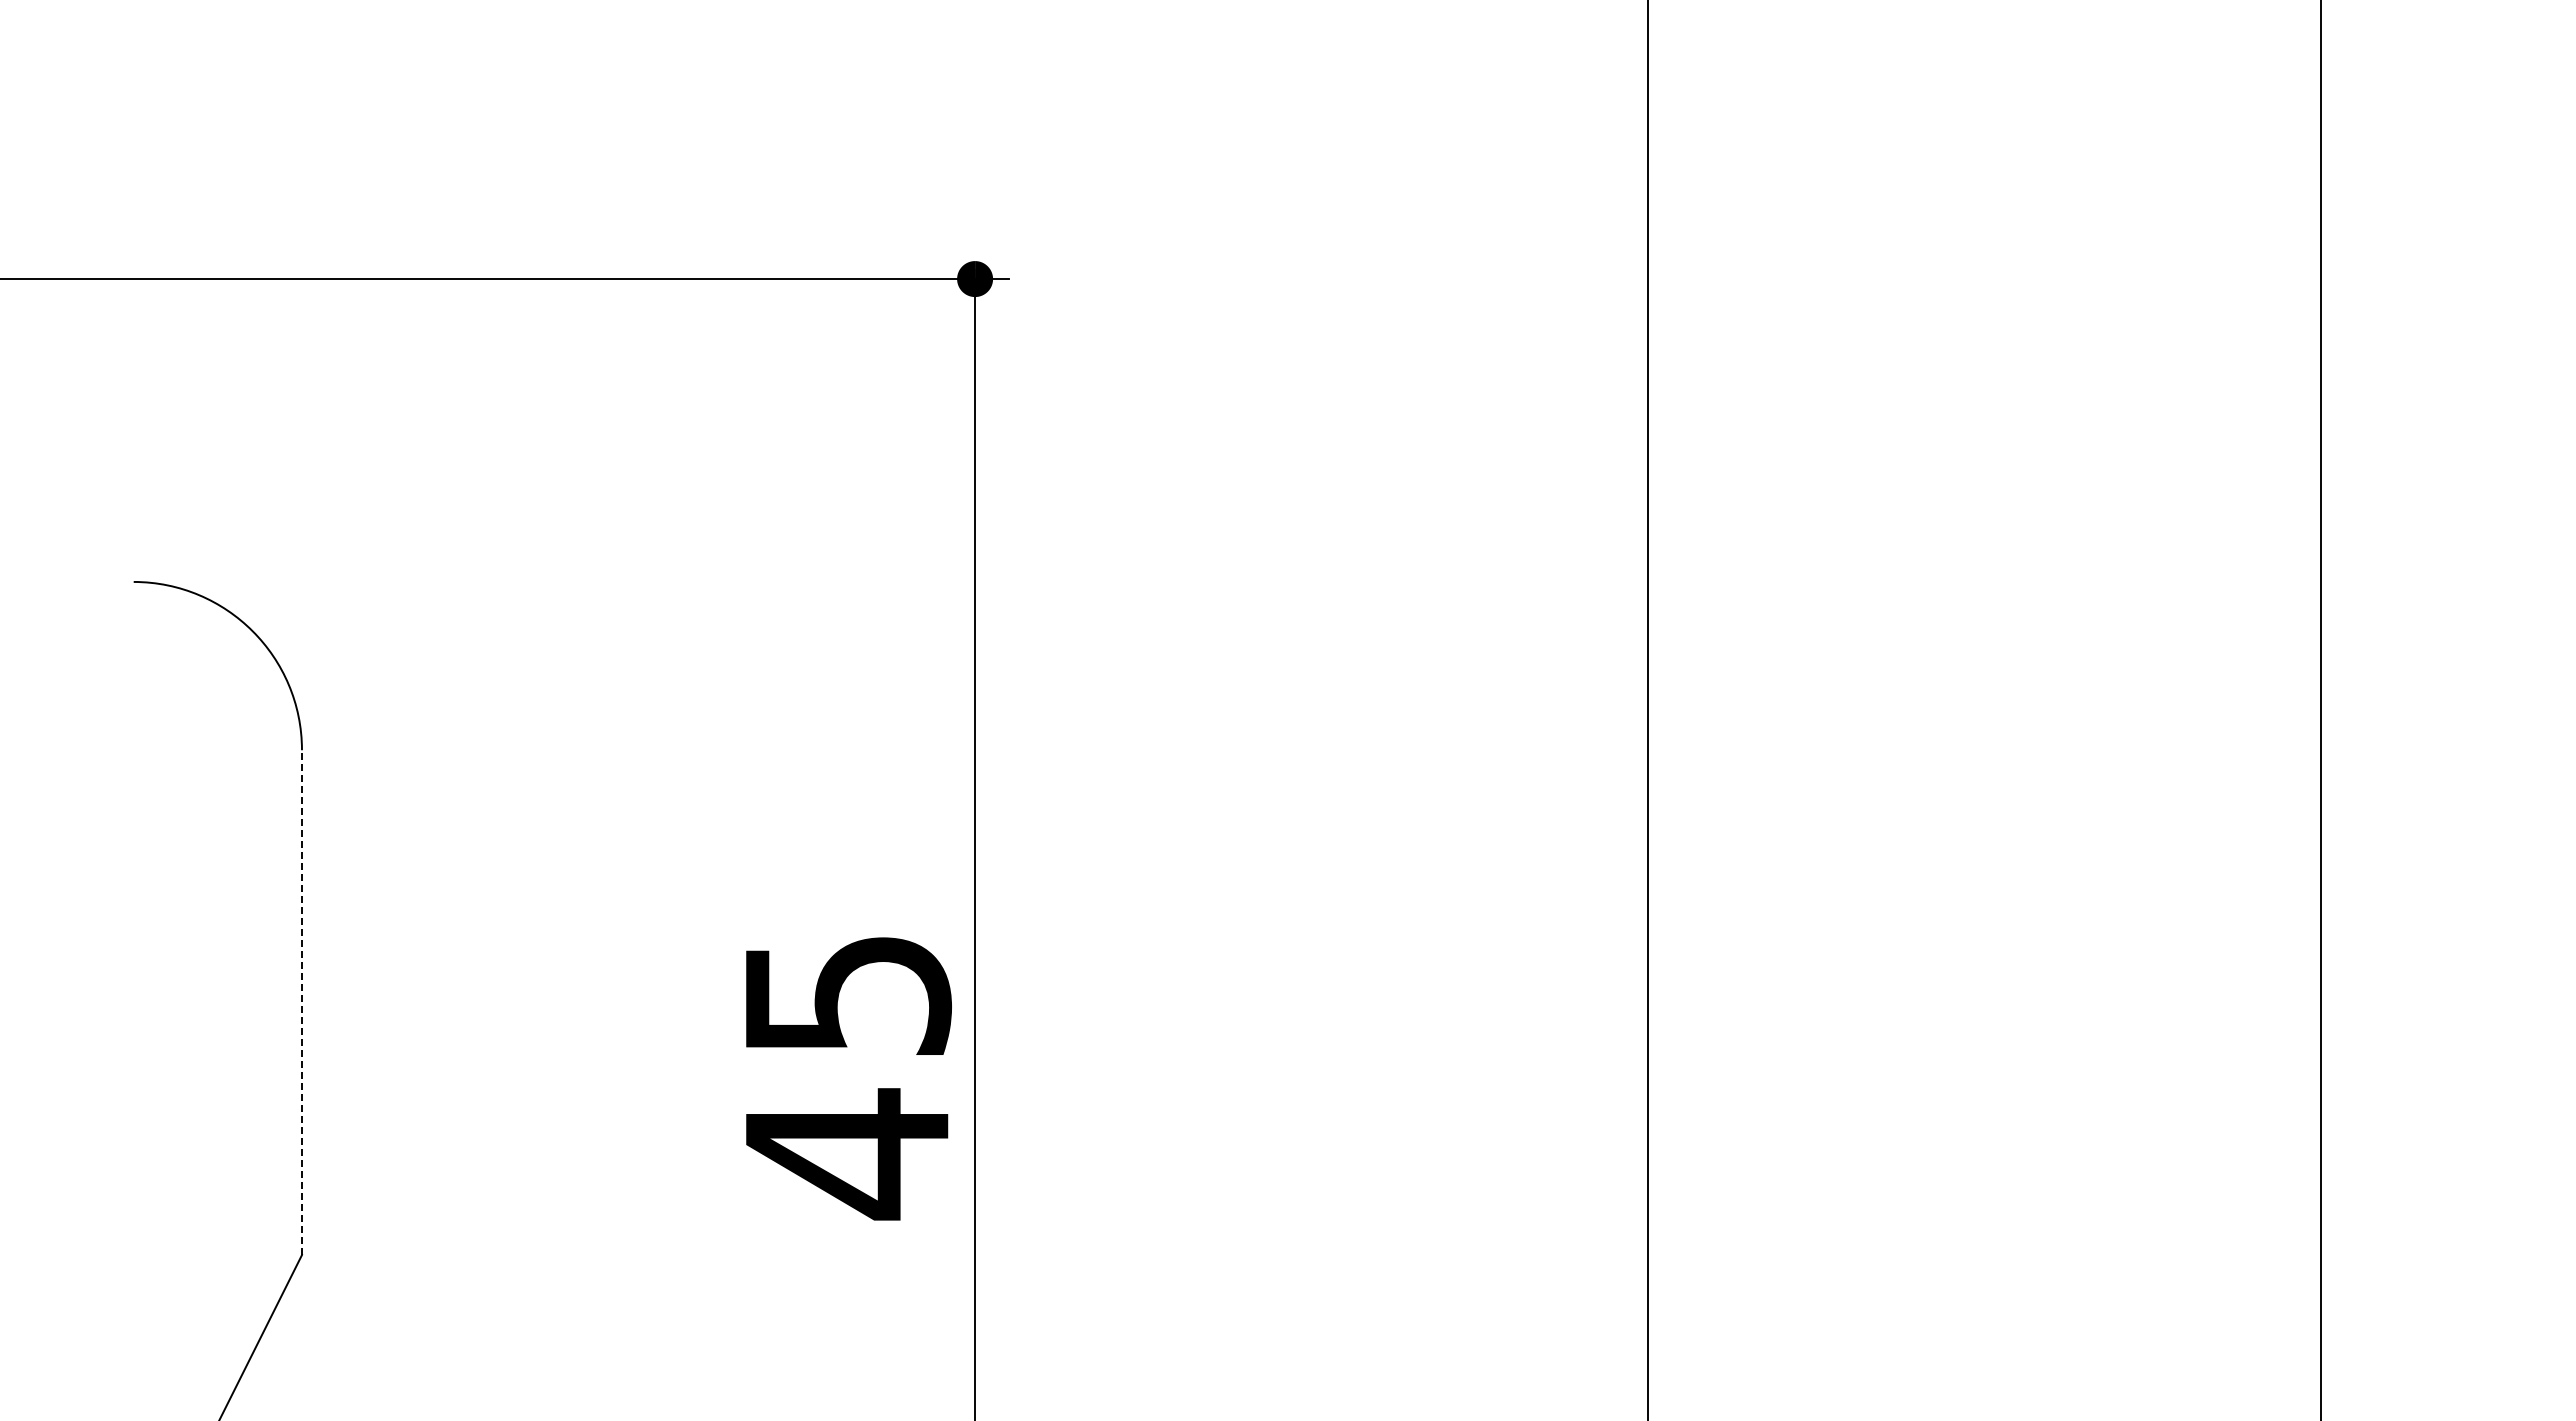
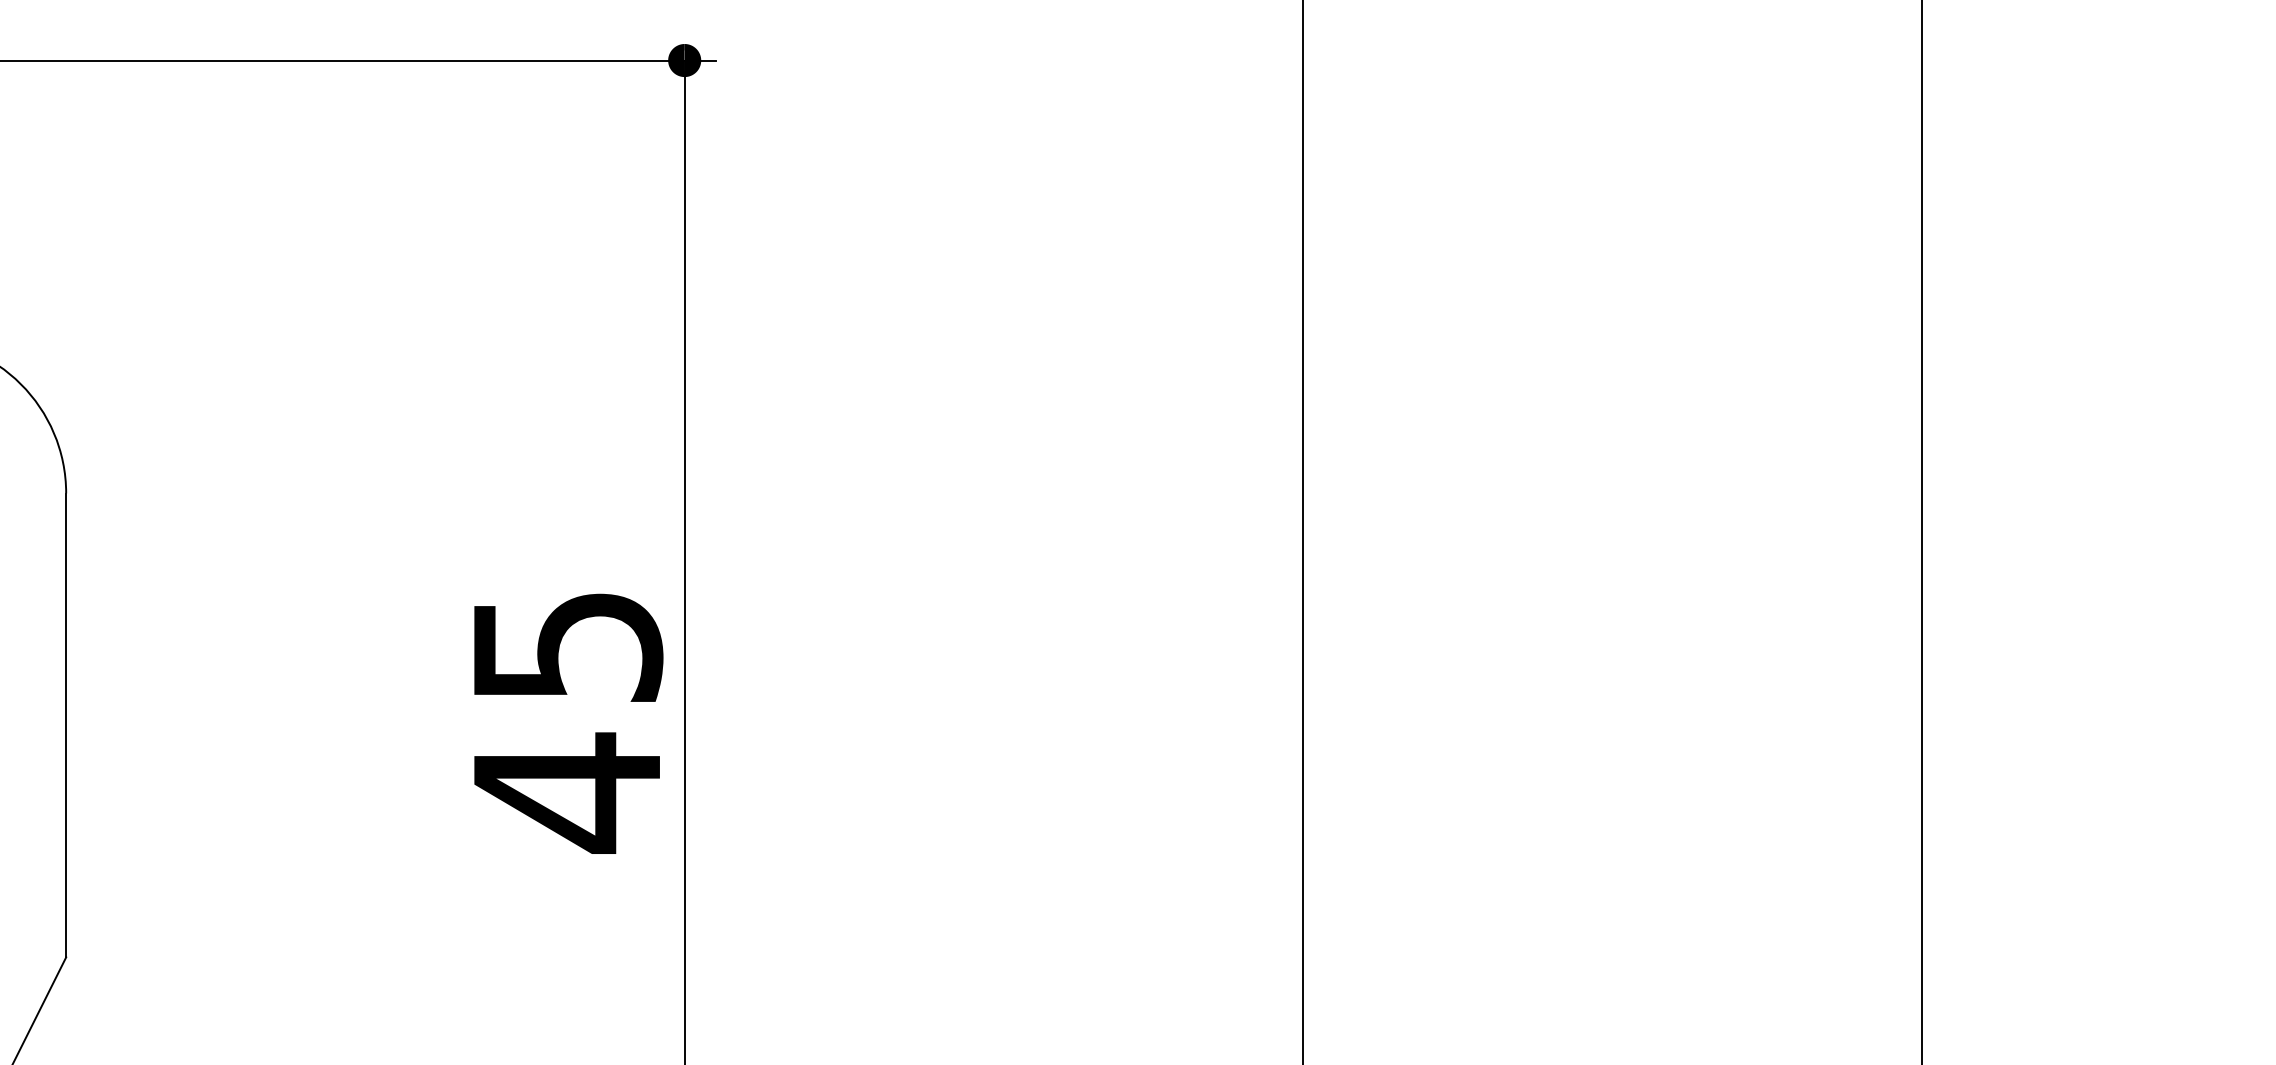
line: (301, 1002) -> (65, 725), dashed -> solid
text: (848, 1078) -> (568, 723), moved

